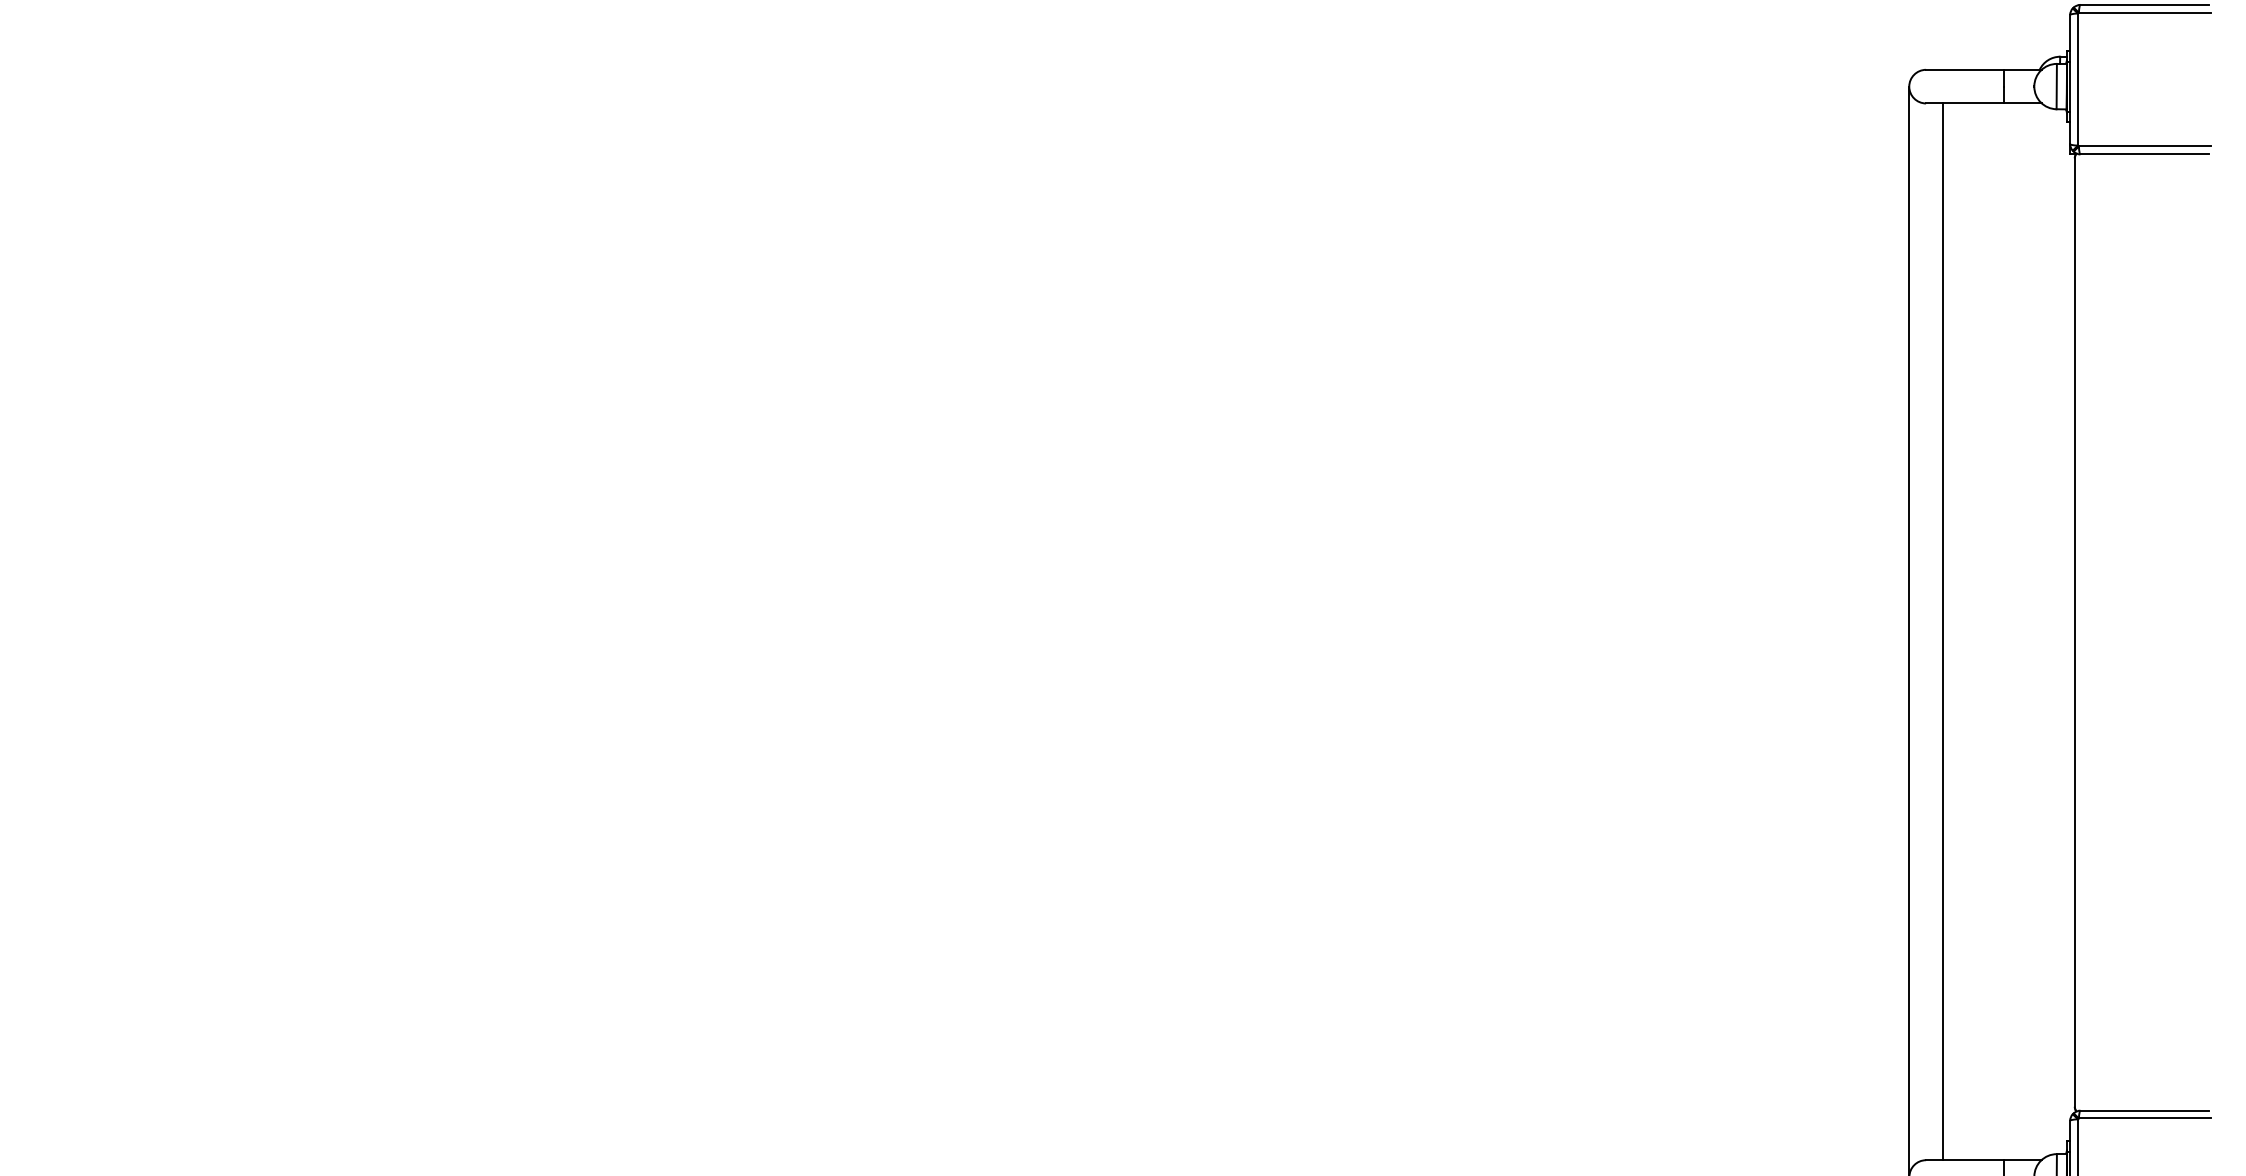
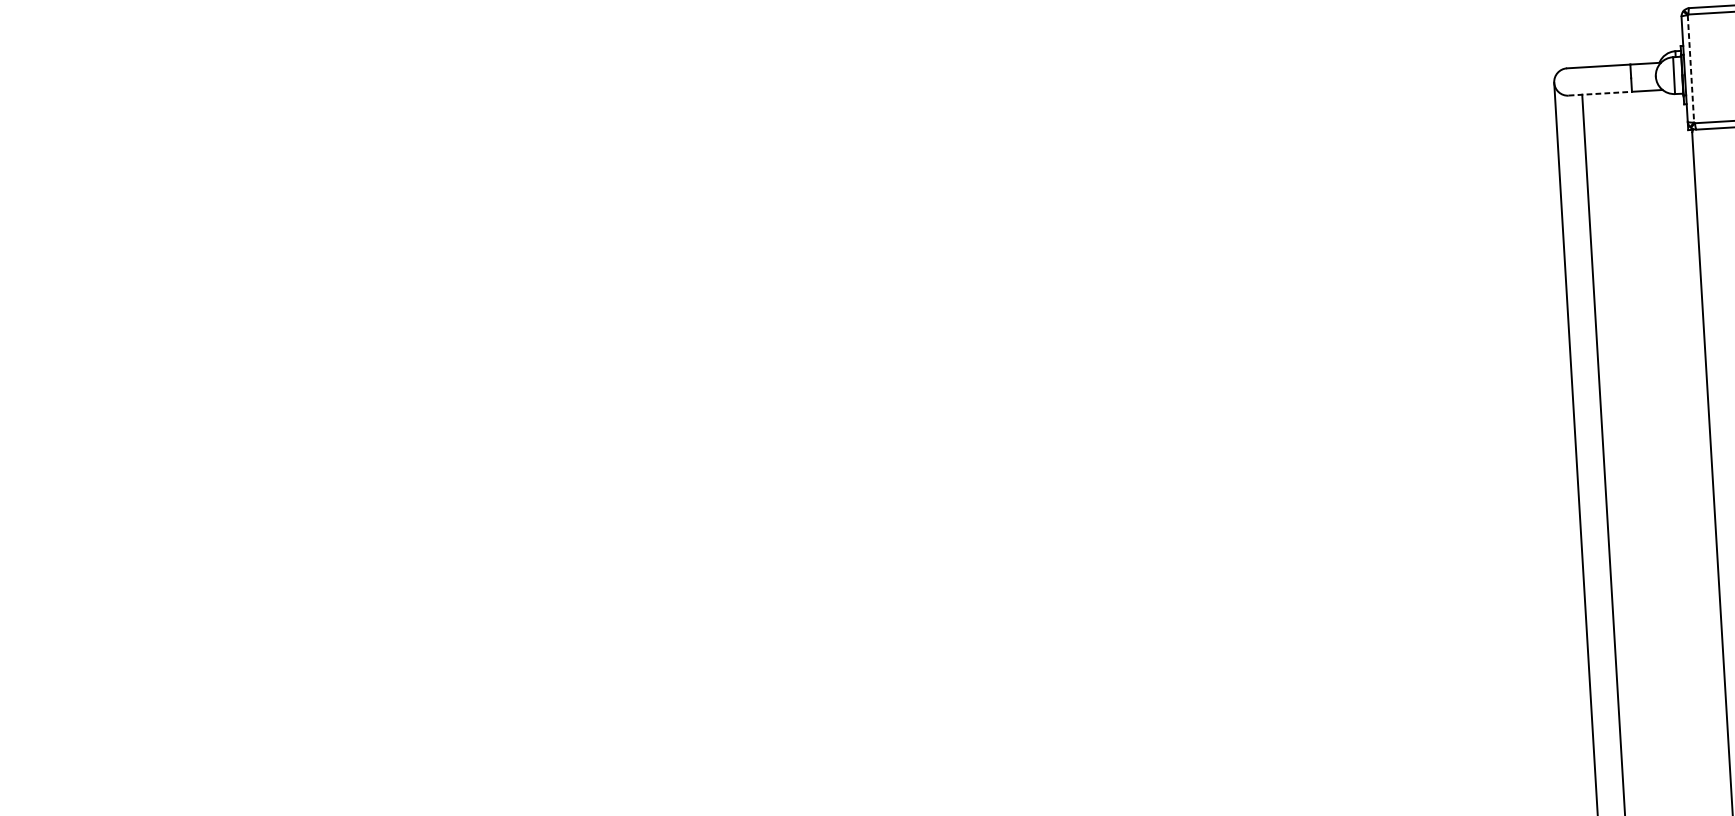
line: (2077, 79) -> (1690, 68), solid -> dashed
line: (1965, 103) -> (1600, 93), solid -> dashed

